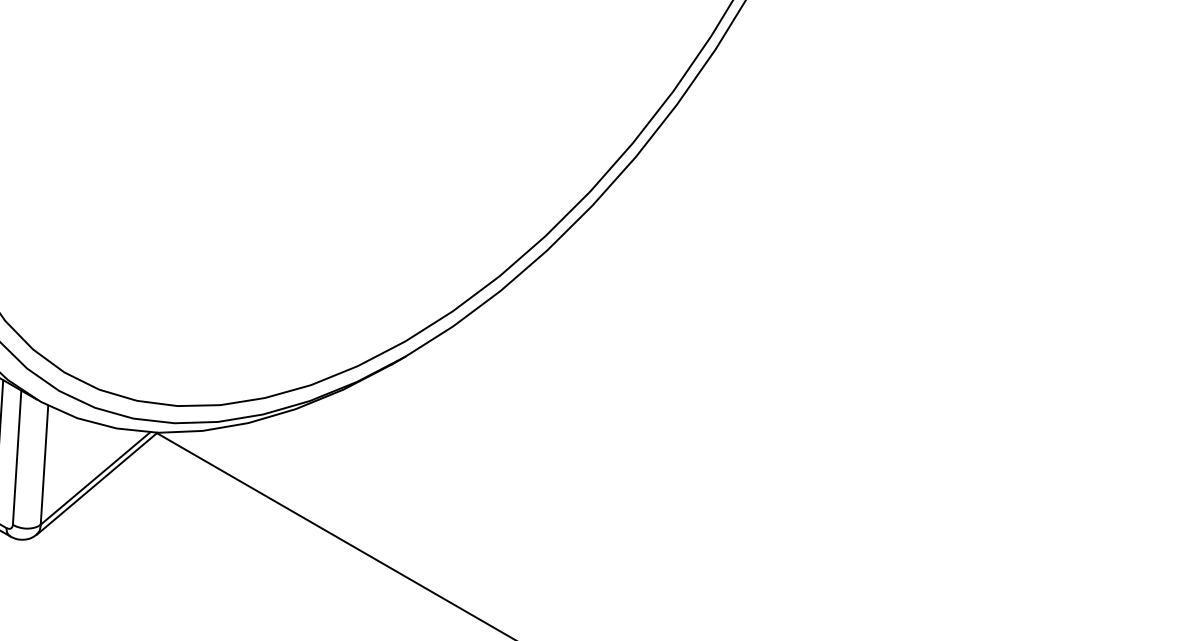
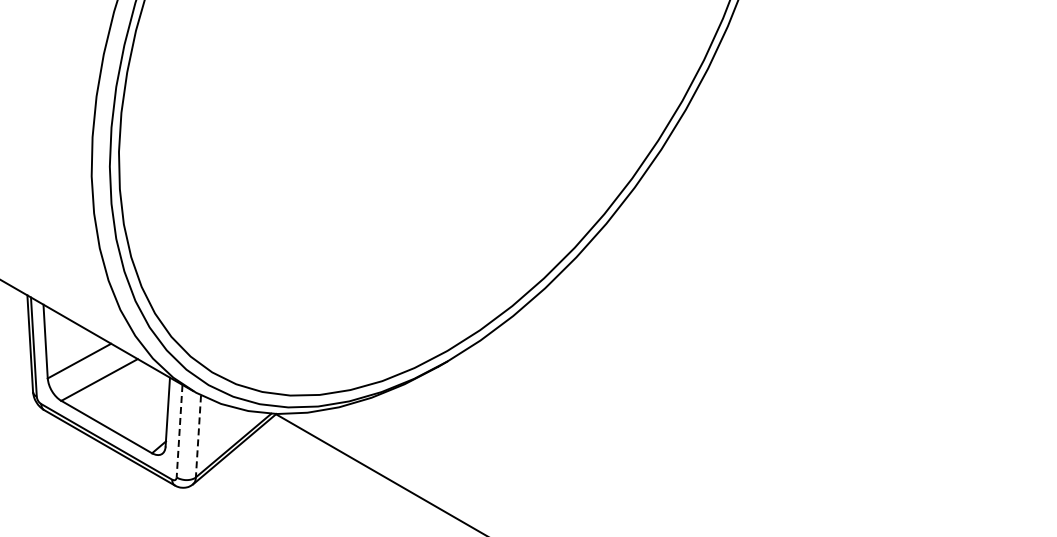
line: (16, 458) -> (179, 431), solid -> dashed
line: (44, 465) -> (198, 436), solid -> dashed

